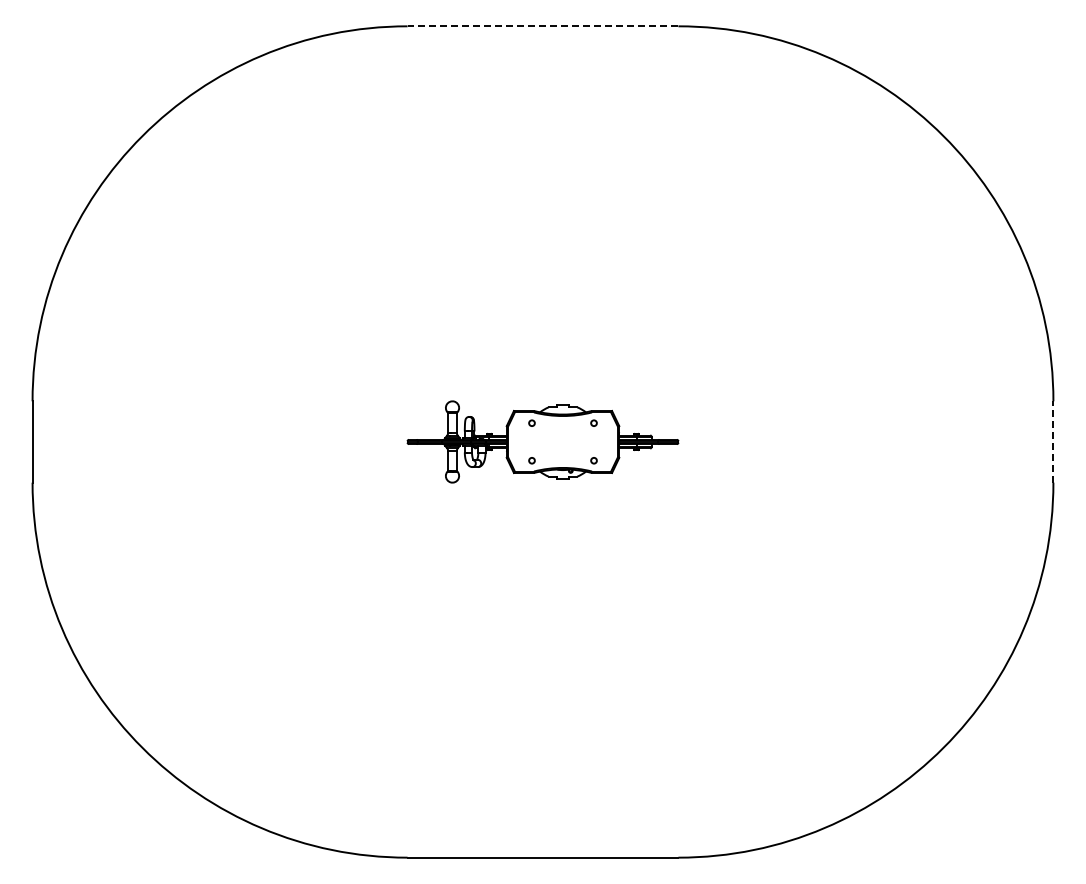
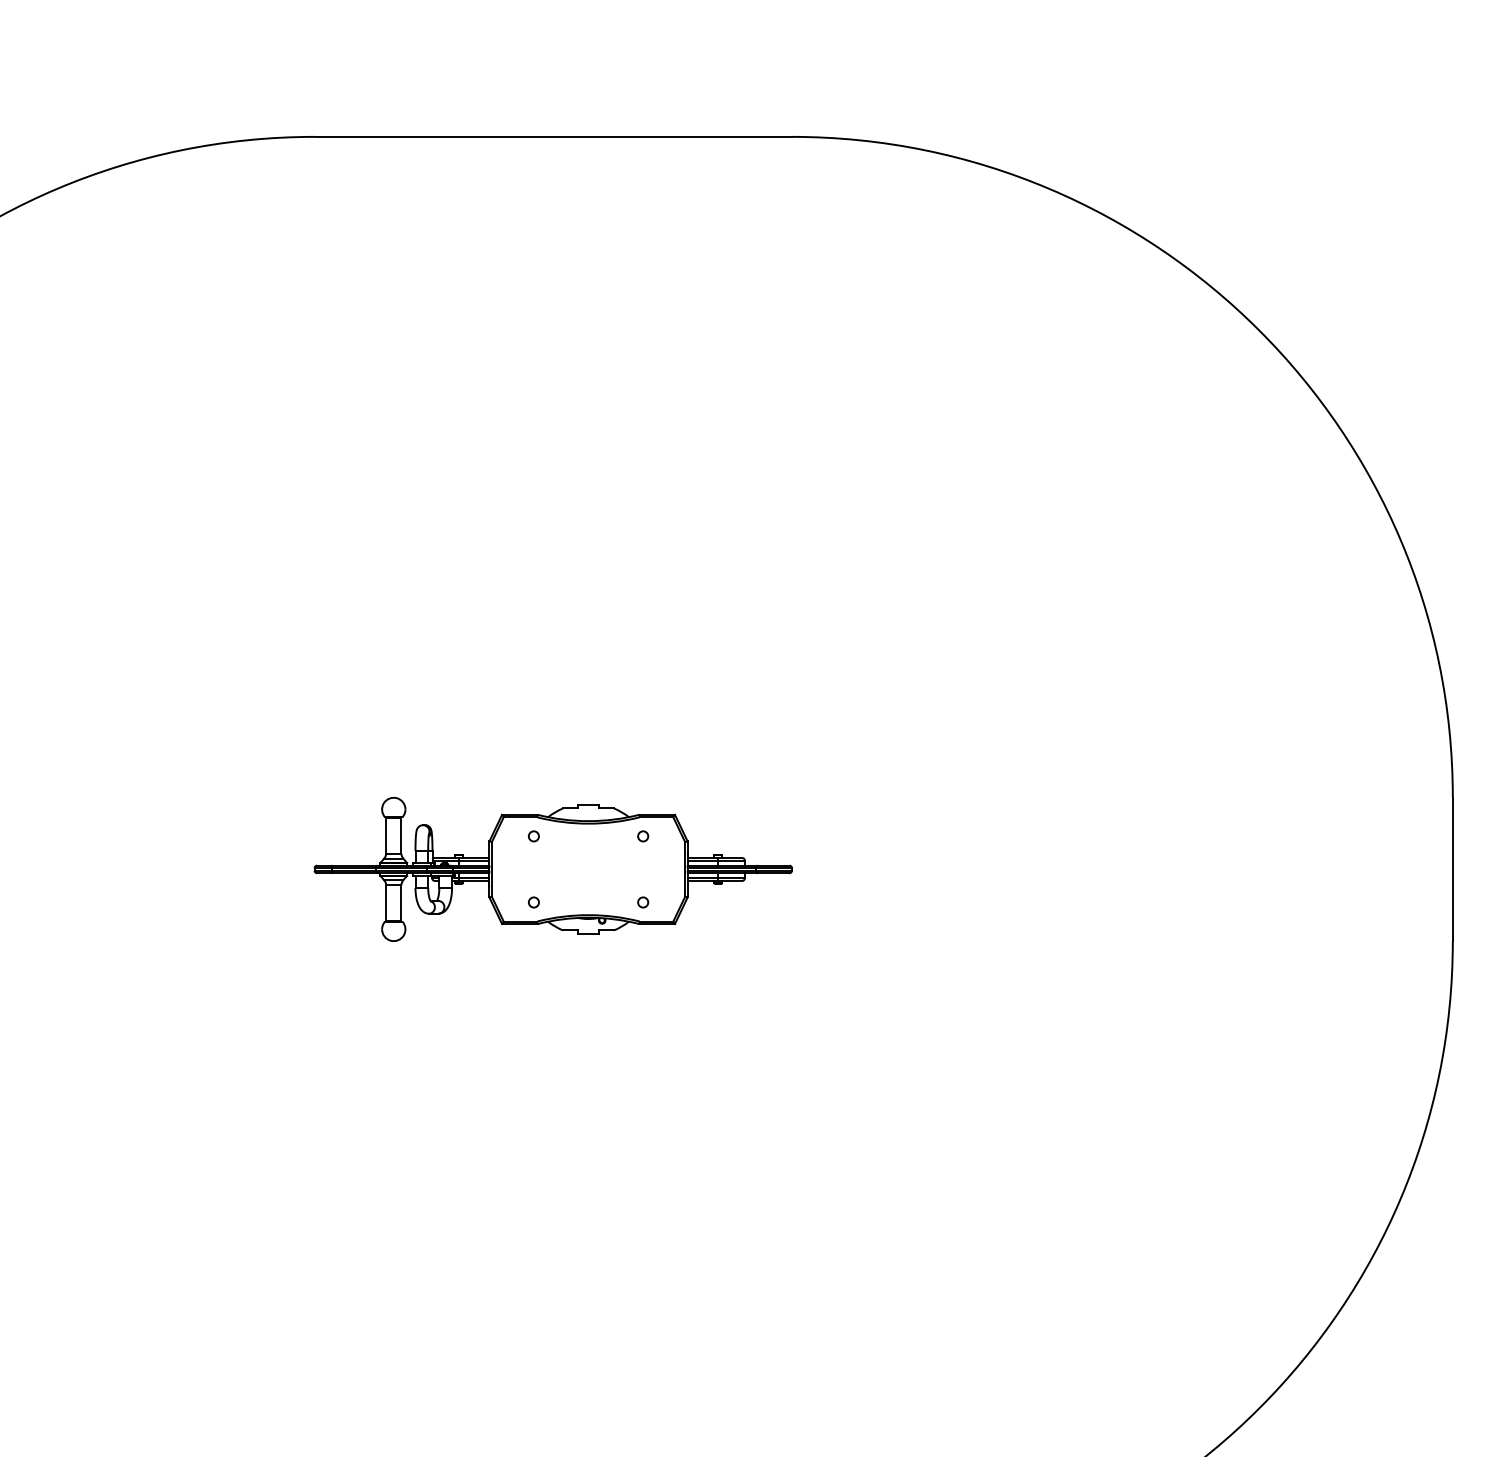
line: (542, 26) -> (552, 137), dashed -> solid
line: (1053, 442) -> (1452, 870), dashed -> solid

